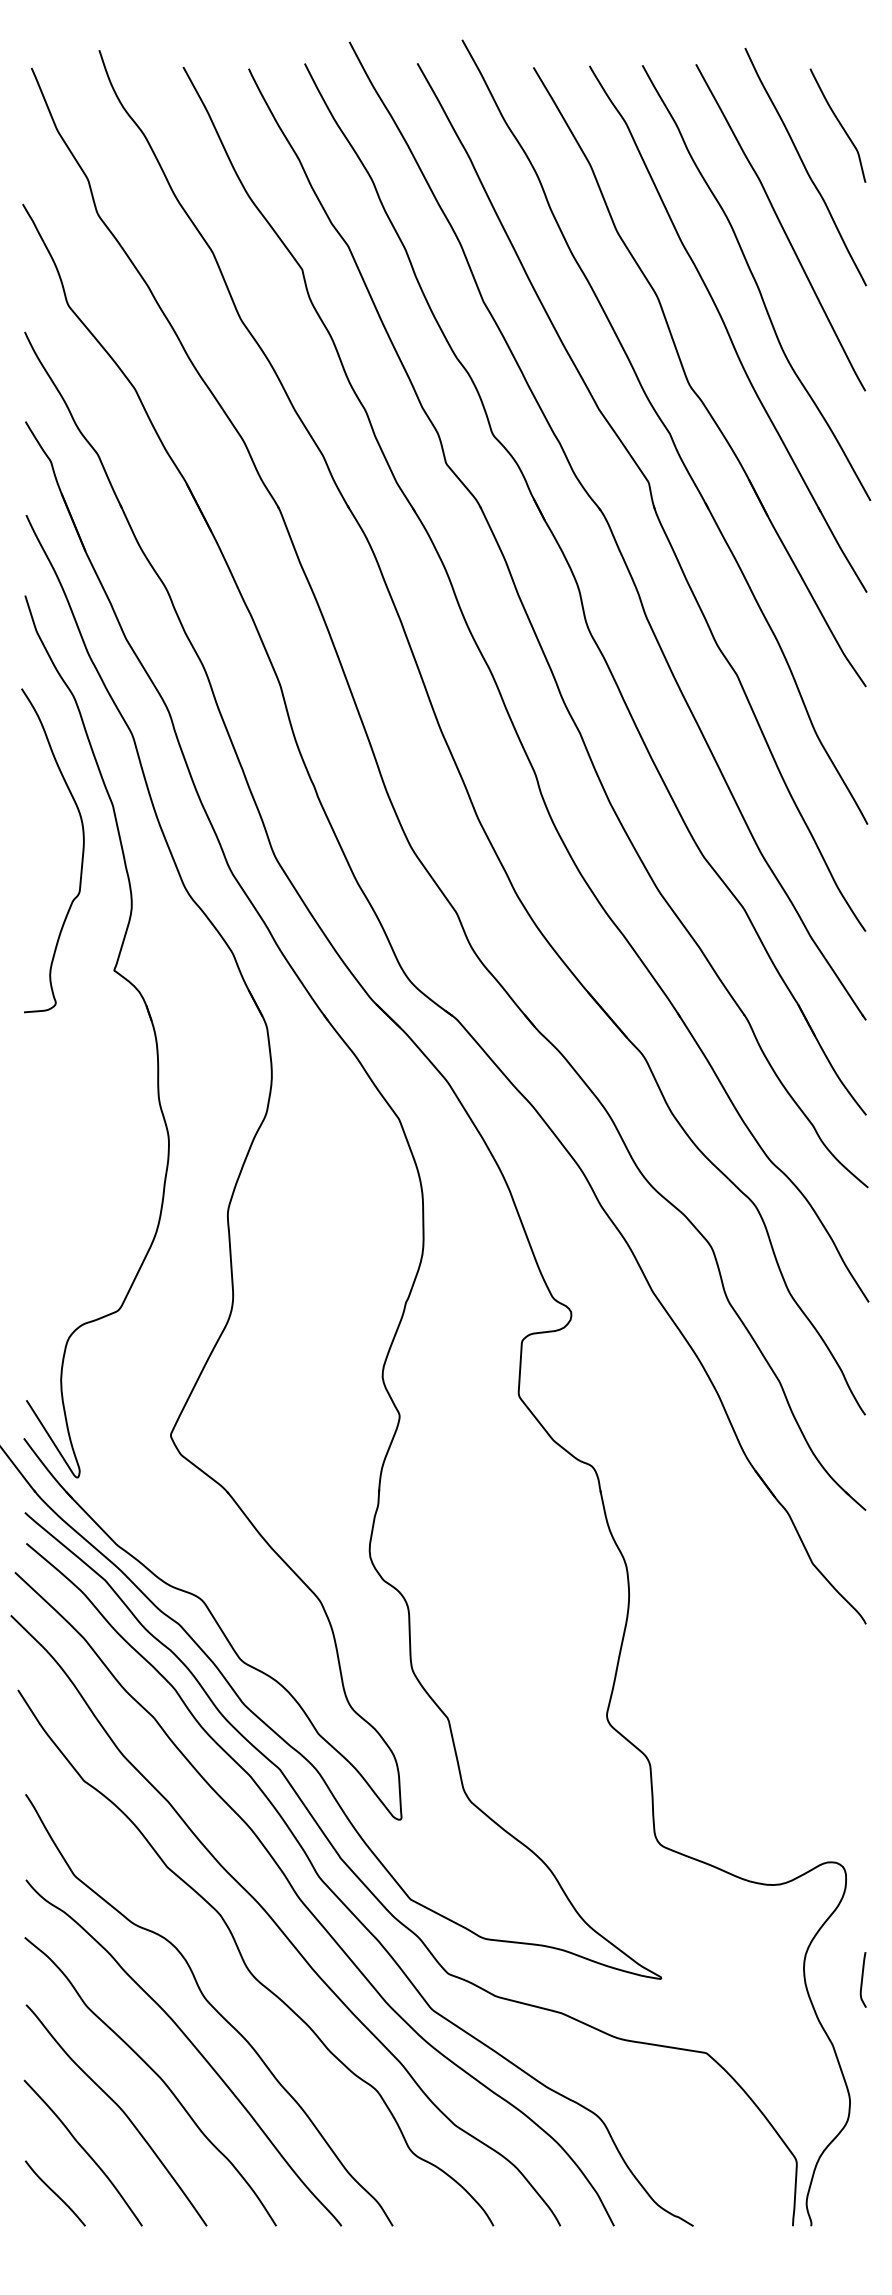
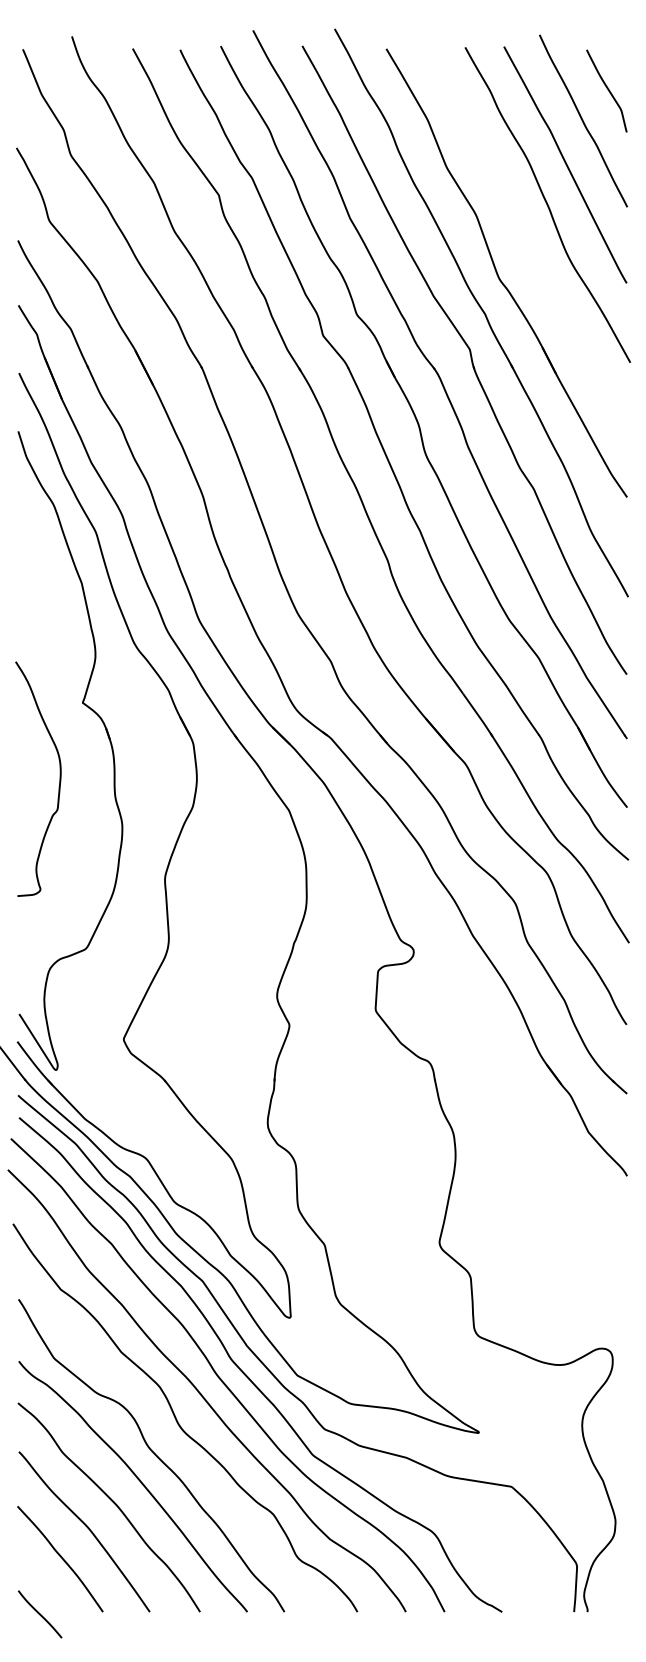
part: (728, 329) -> (527, 238), removed
curve: (82, 849) -> (59, 778), moved
curve: (862, 1979) -> (624, 1433), removed
line: (55, 2193) -> (40, 1614), moved

